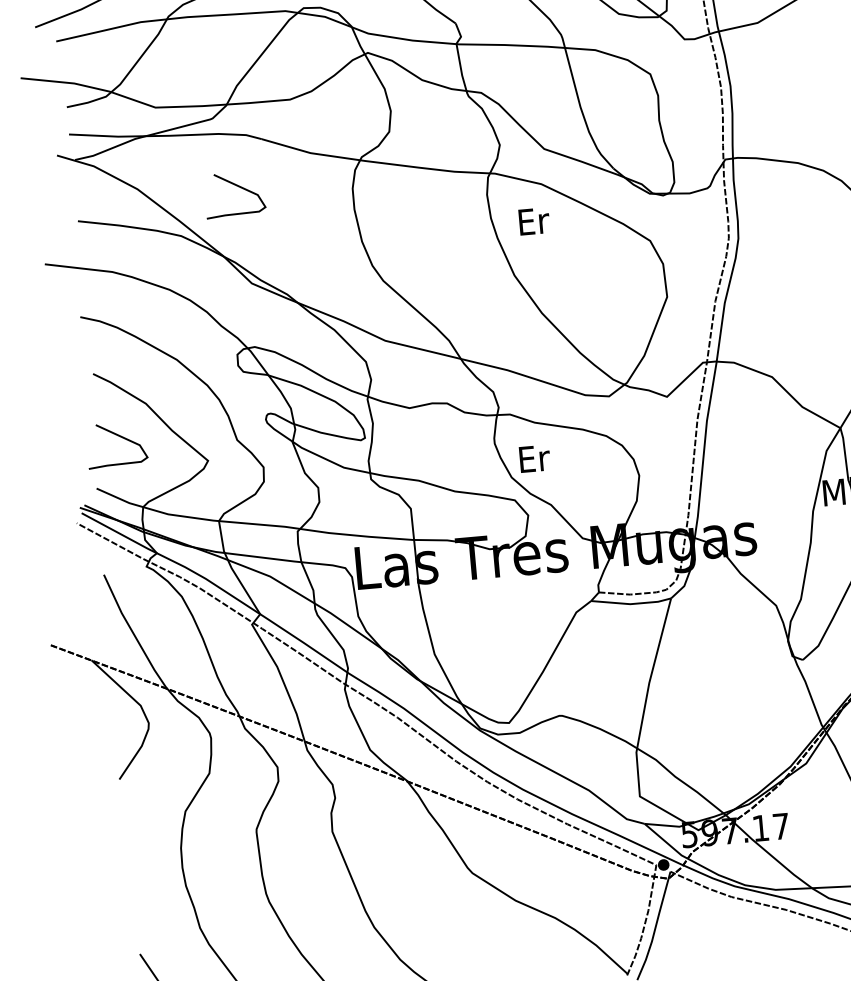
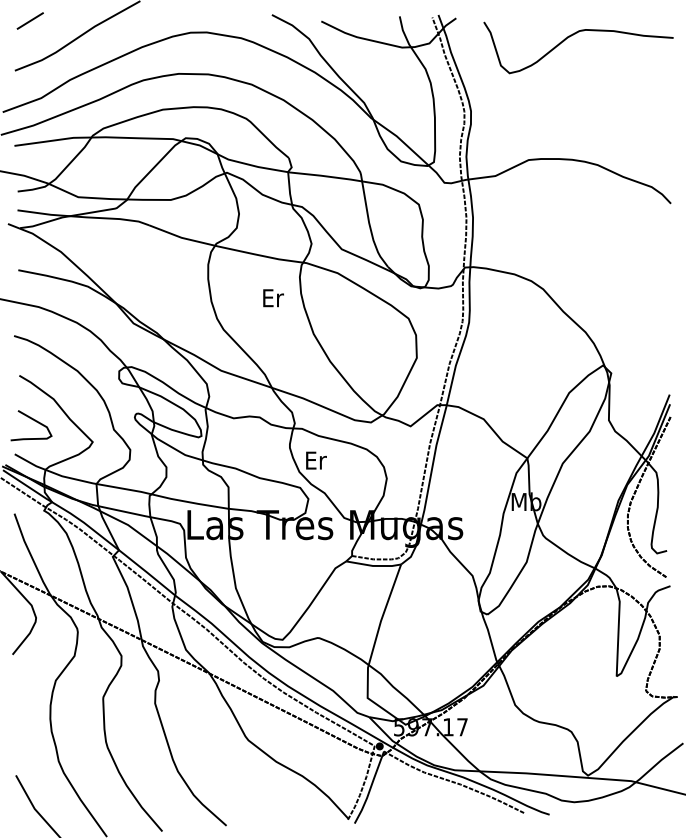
curve: (238, 188) -> (130, 257), removed
text: (534, 221) -> (273, 298), moved

